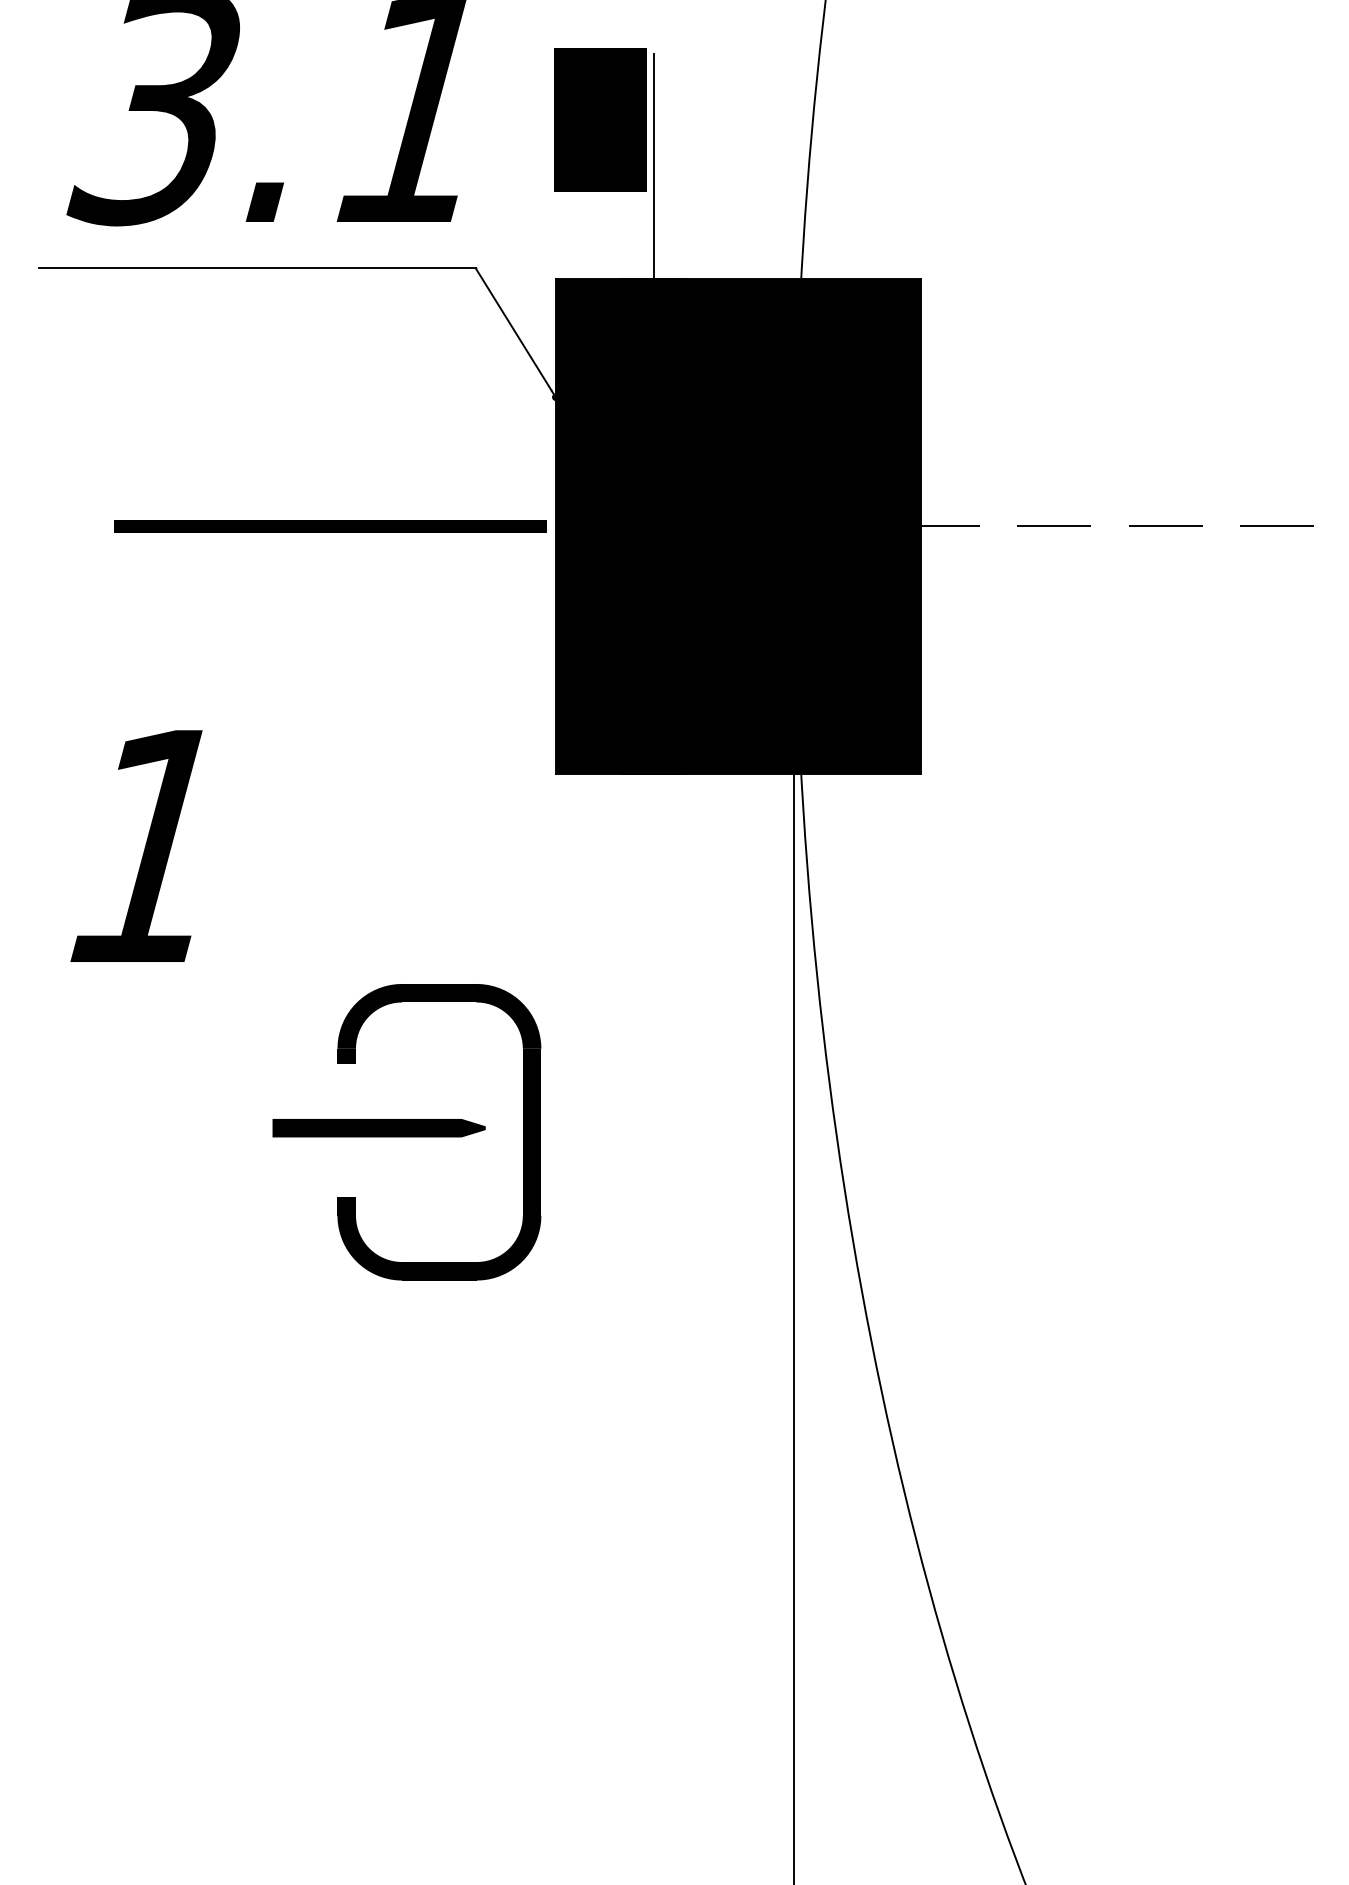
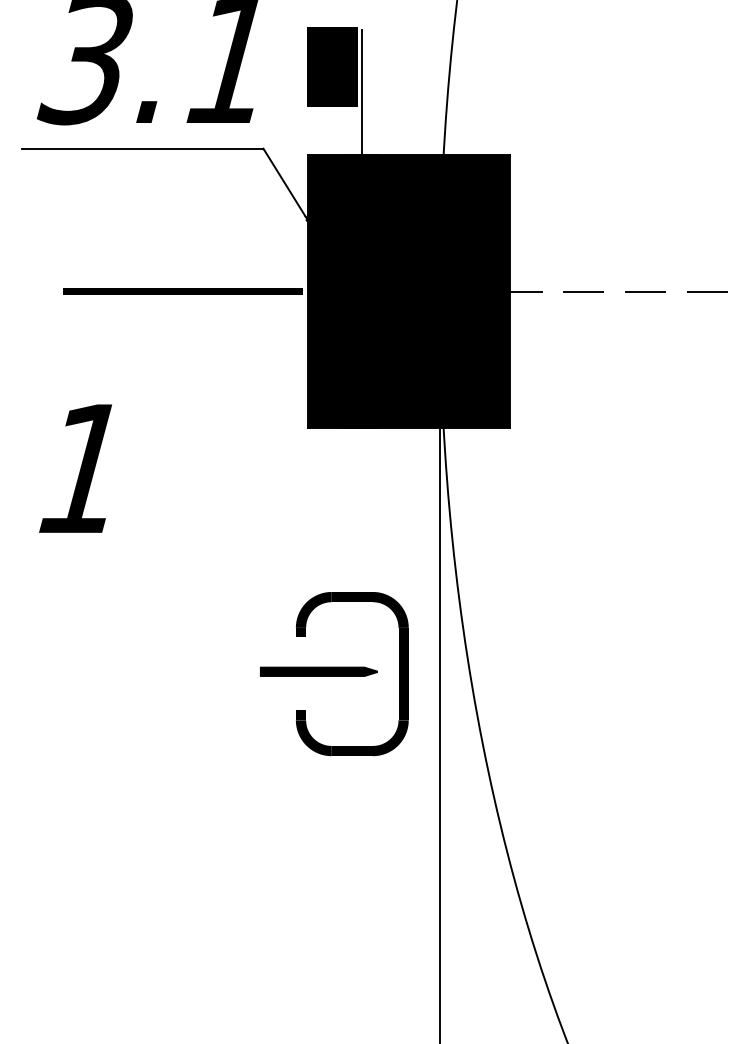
part: (407, 1133) -> (334, 674), moved

